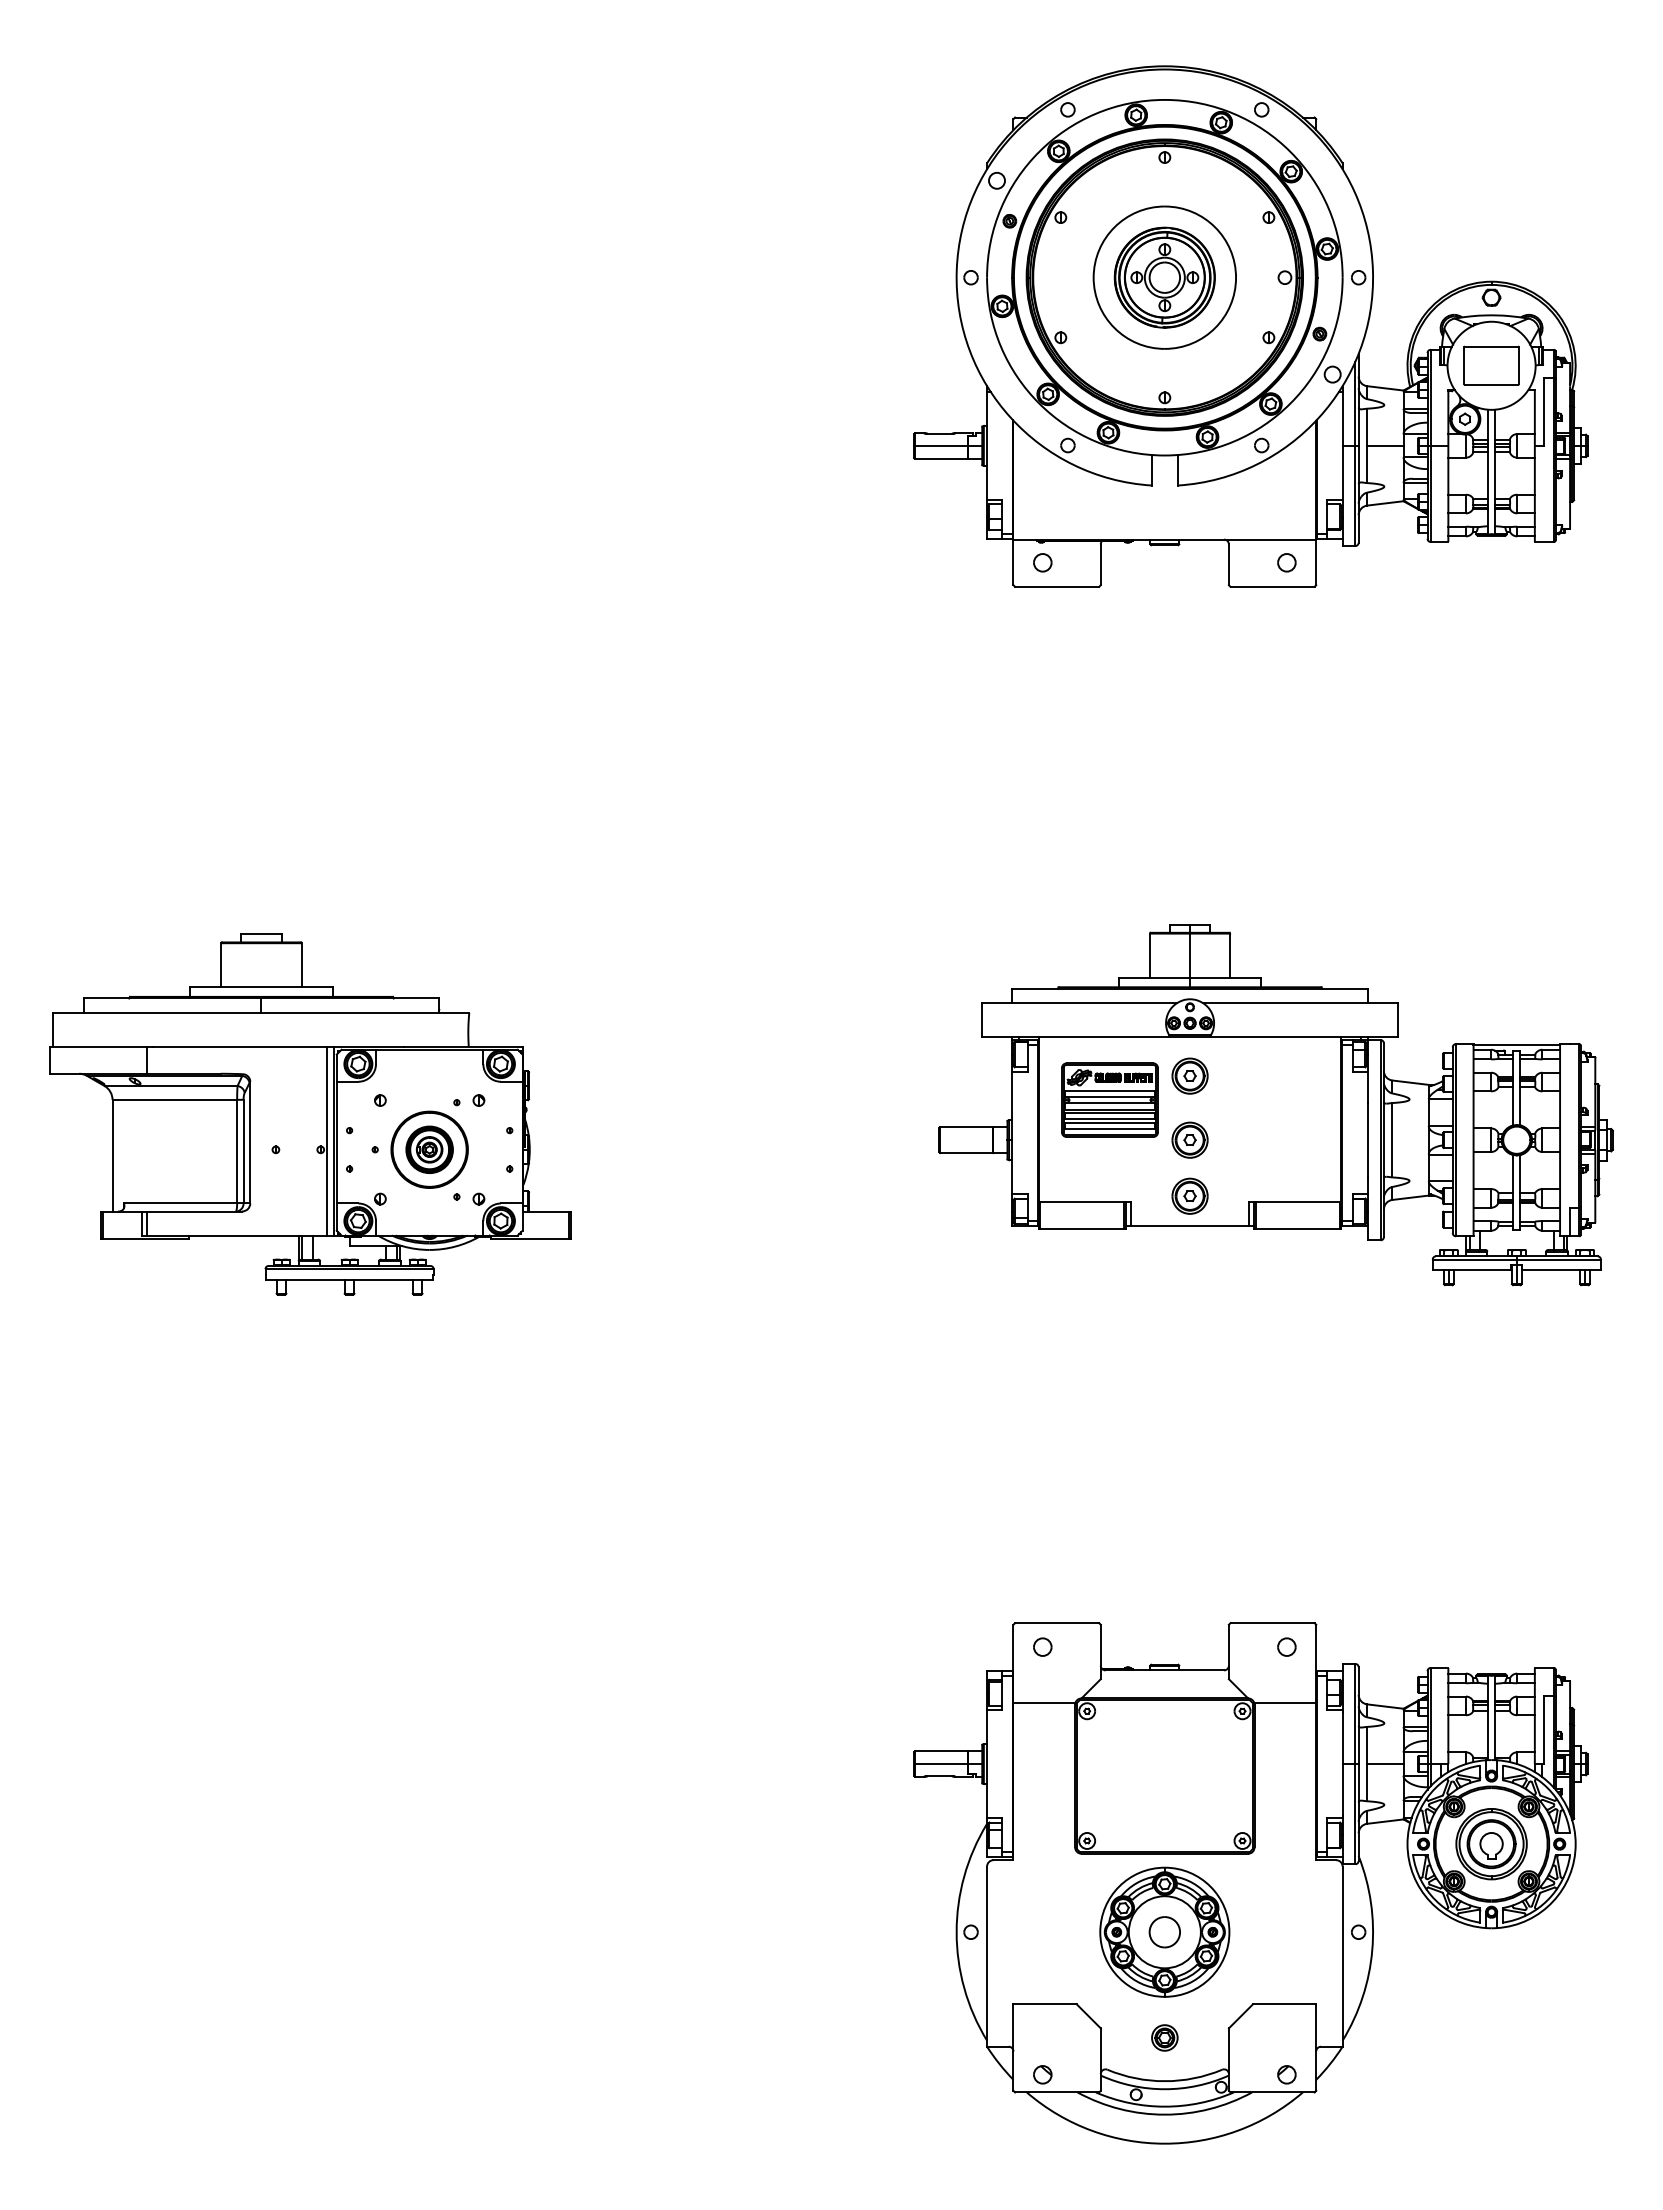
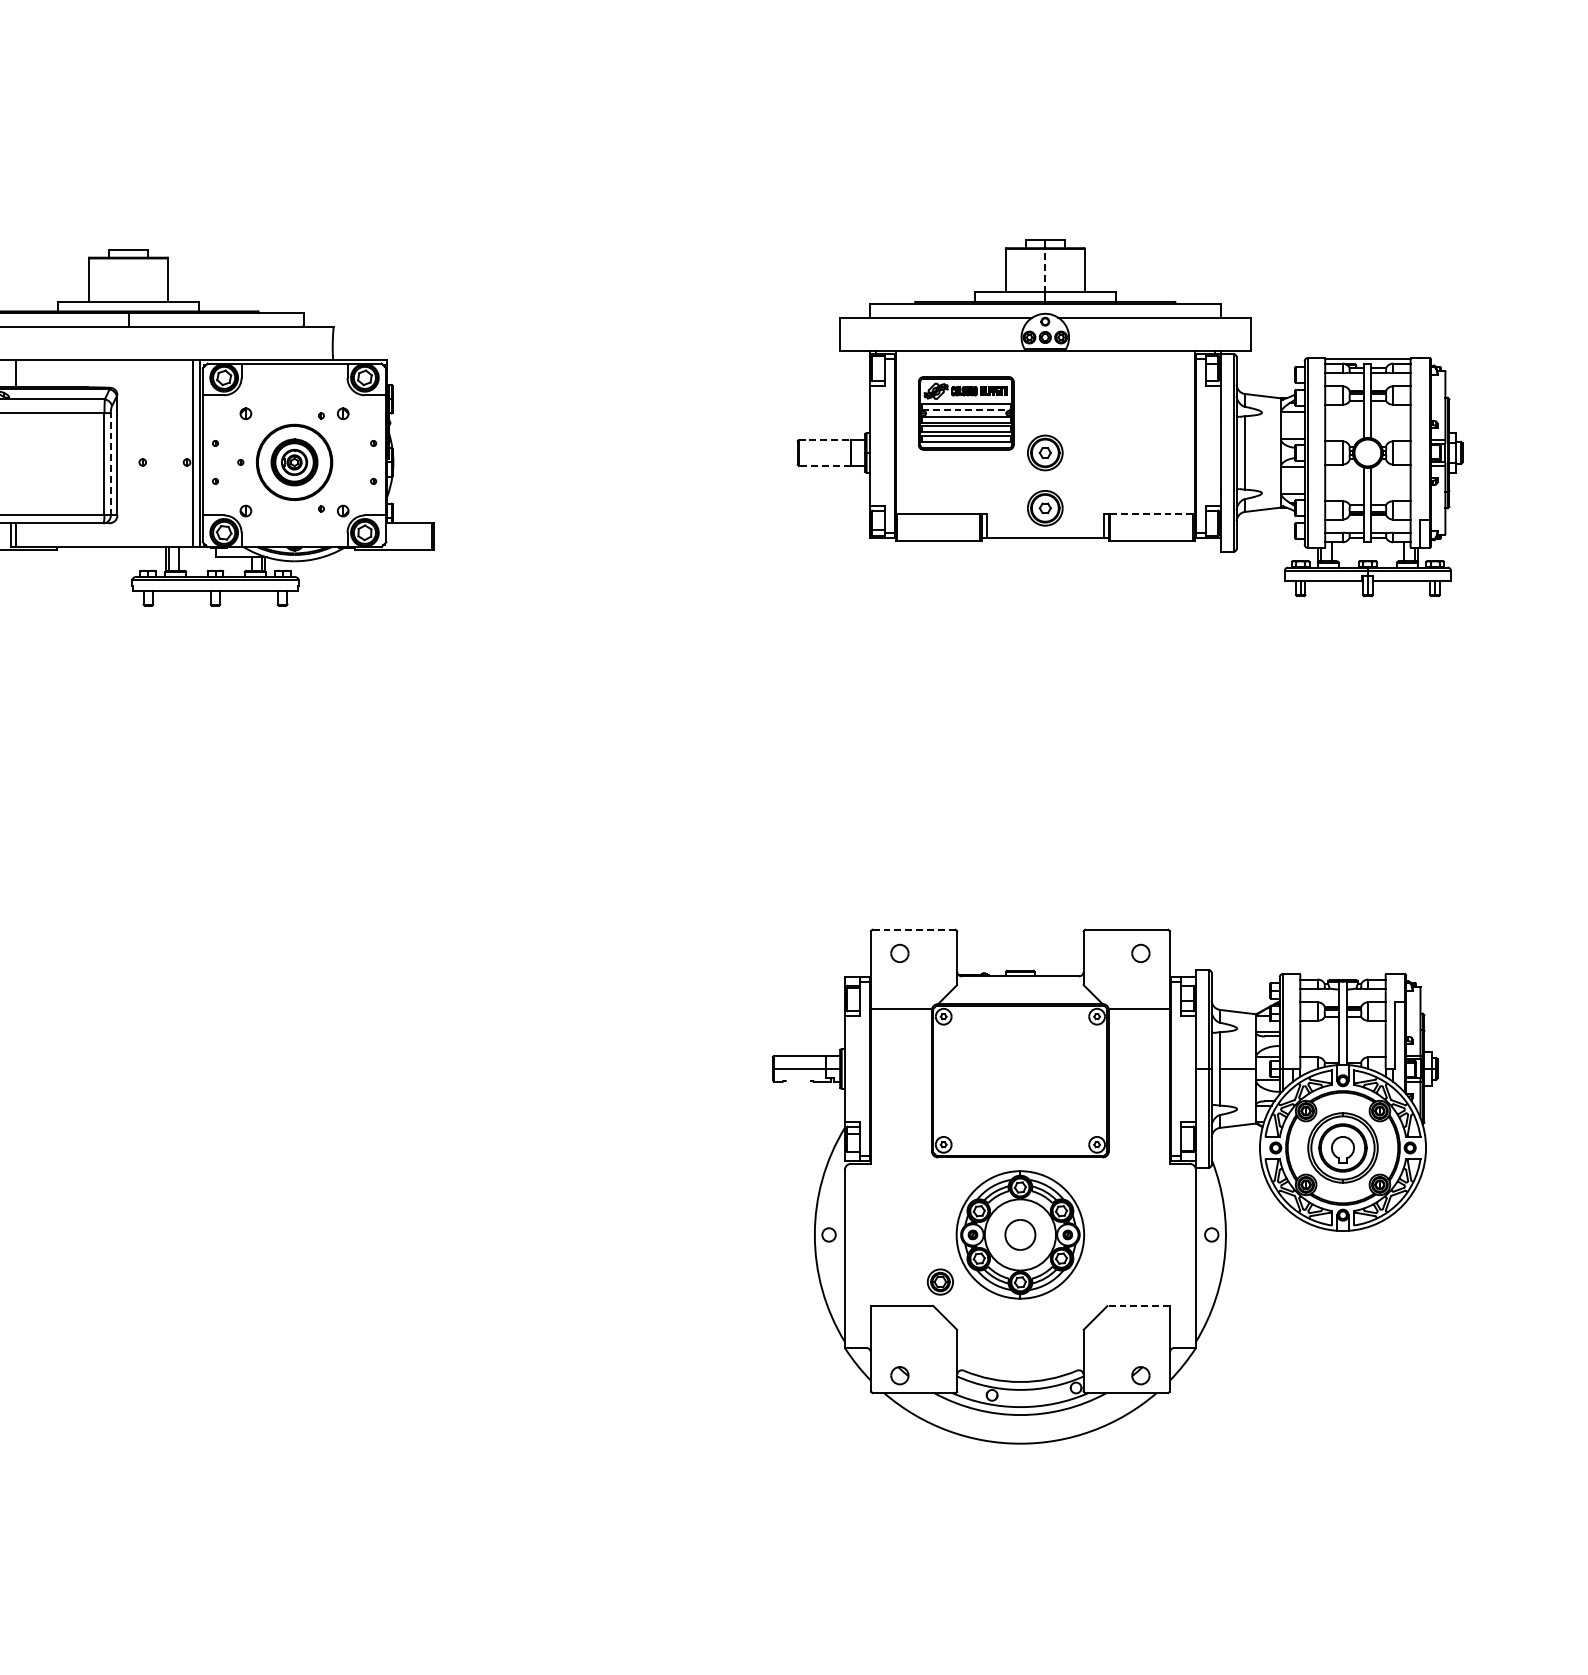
line: (1190, 955) -> (1045, 270), solid -> dashed
part: (1189, 1075) -> (1044, 389), removed
line: (1109, 1096) -> (965, 409), solid -> dashed
line: (967, 1127) -> (825, 440), solid -> dashed
line: (243, 1151) -> (110, 464), solid -> dashed
line: (966, 1153) -> (824, 466), solid -> dashed
line: (1297, 1201) -> (1151, 513), solid -> dashed
line: (1056, 1623) -> (913, 930), solid -> dashed
line: (939, 1776) -> (797, 1081), removed
line: (1284, 2004) -> (1138, 1306), solid -> dashed
part: (1164, 2037) -> (940, 1281), moved

